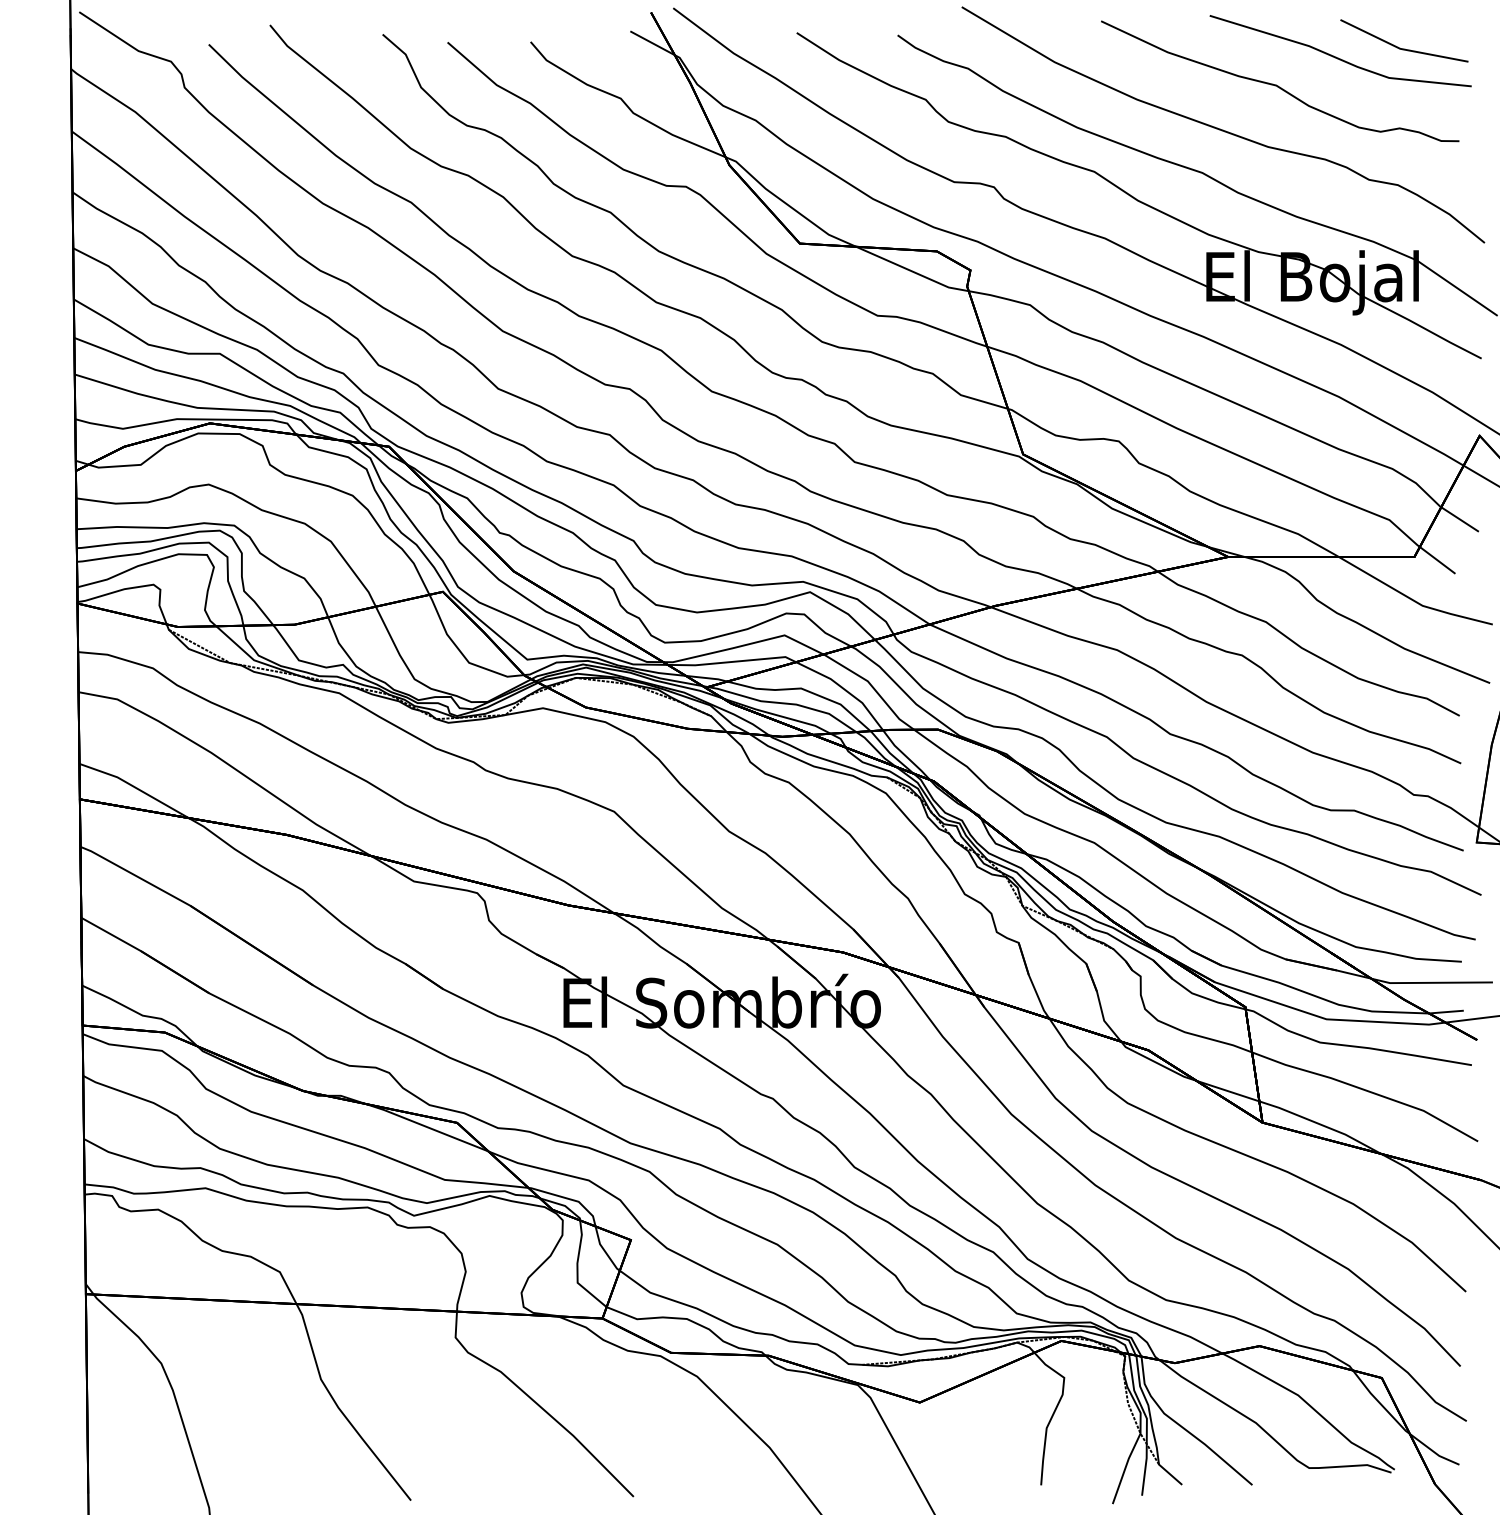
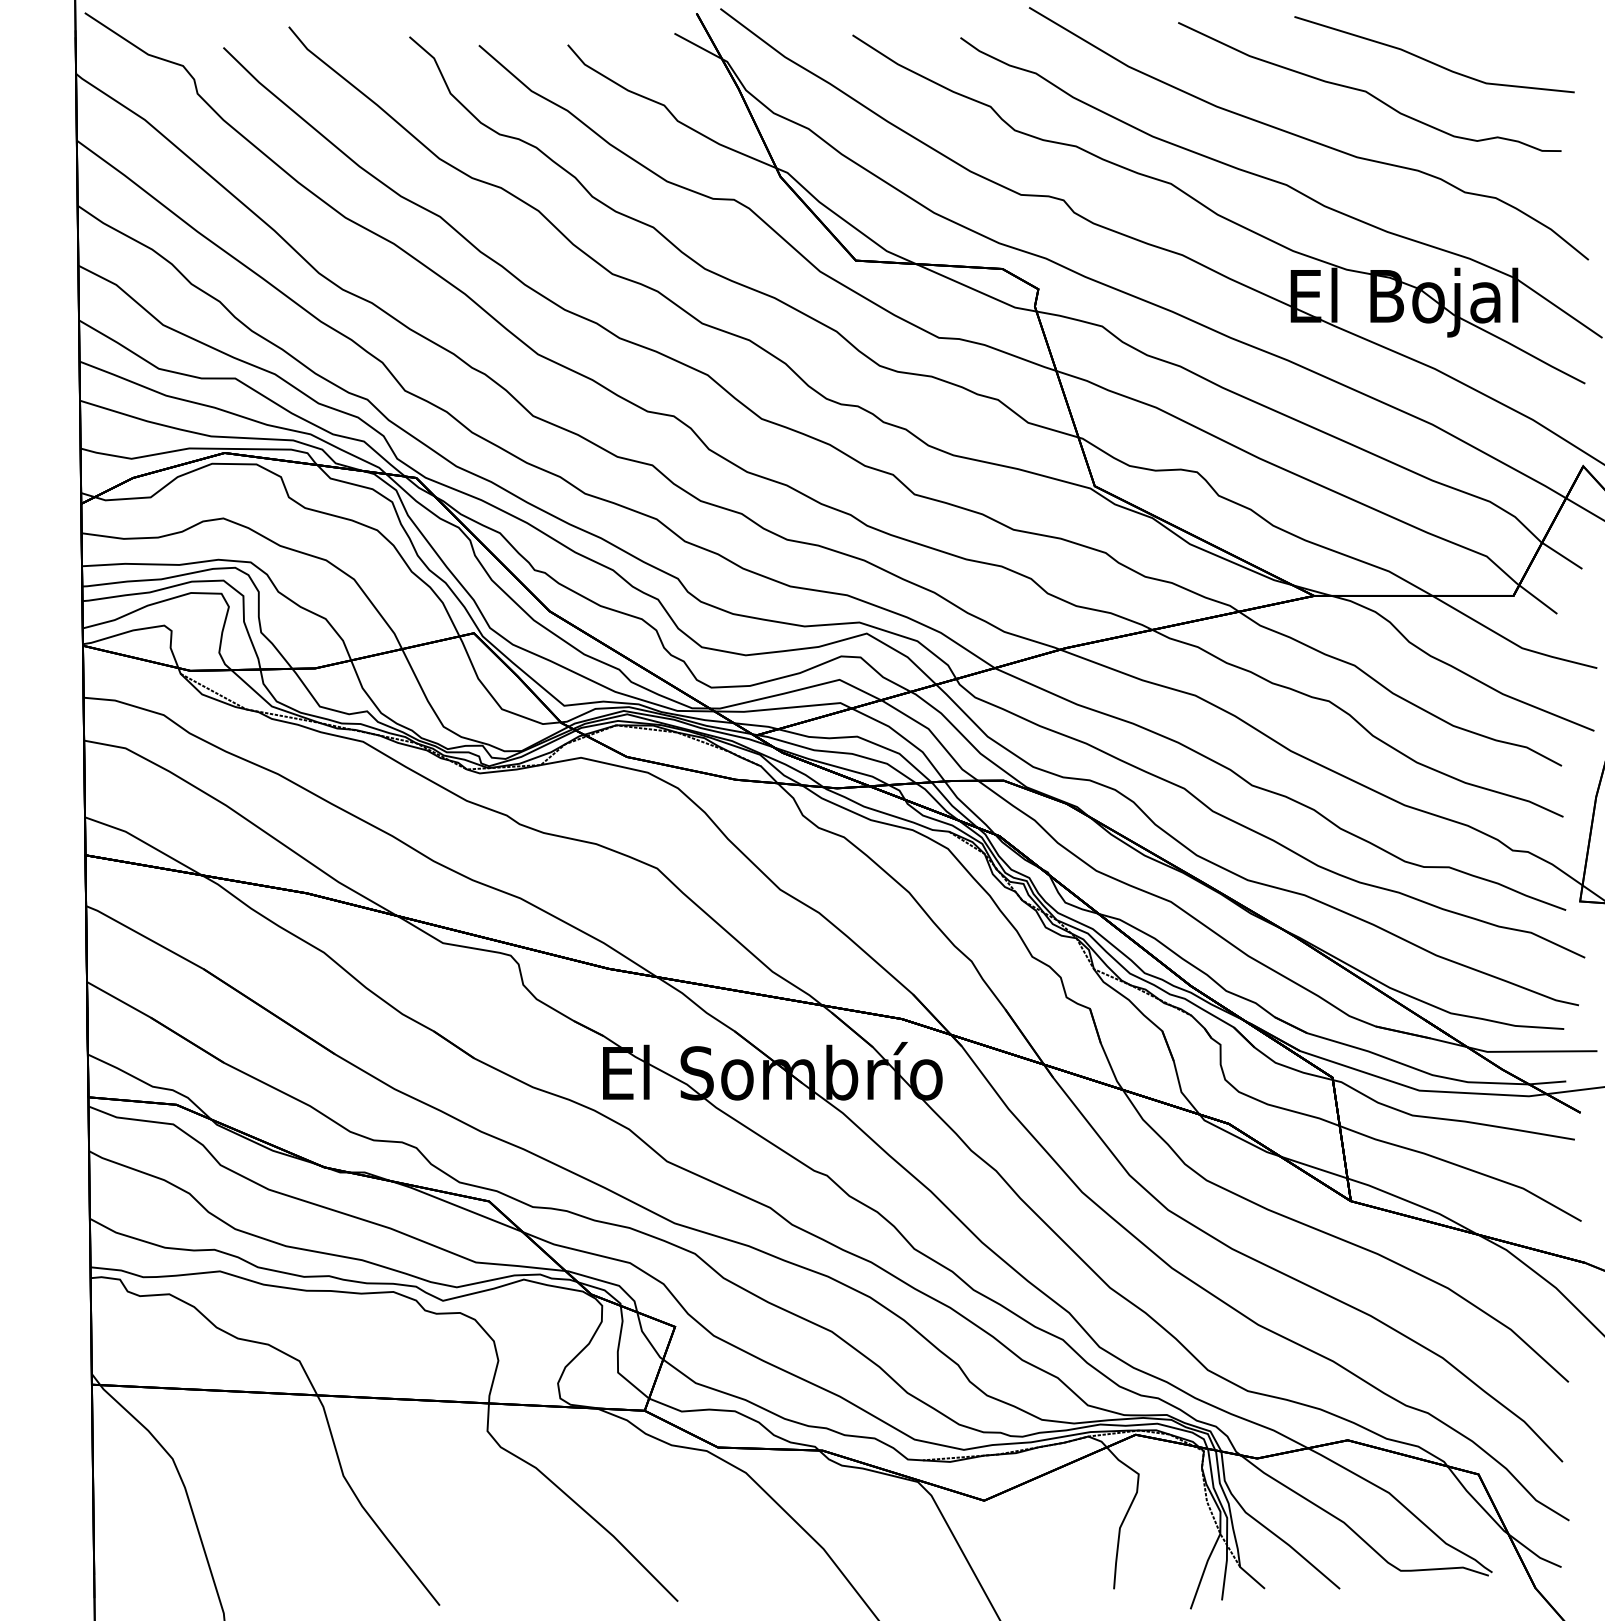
part: (1403, 48) -> (1501, 51), removed

